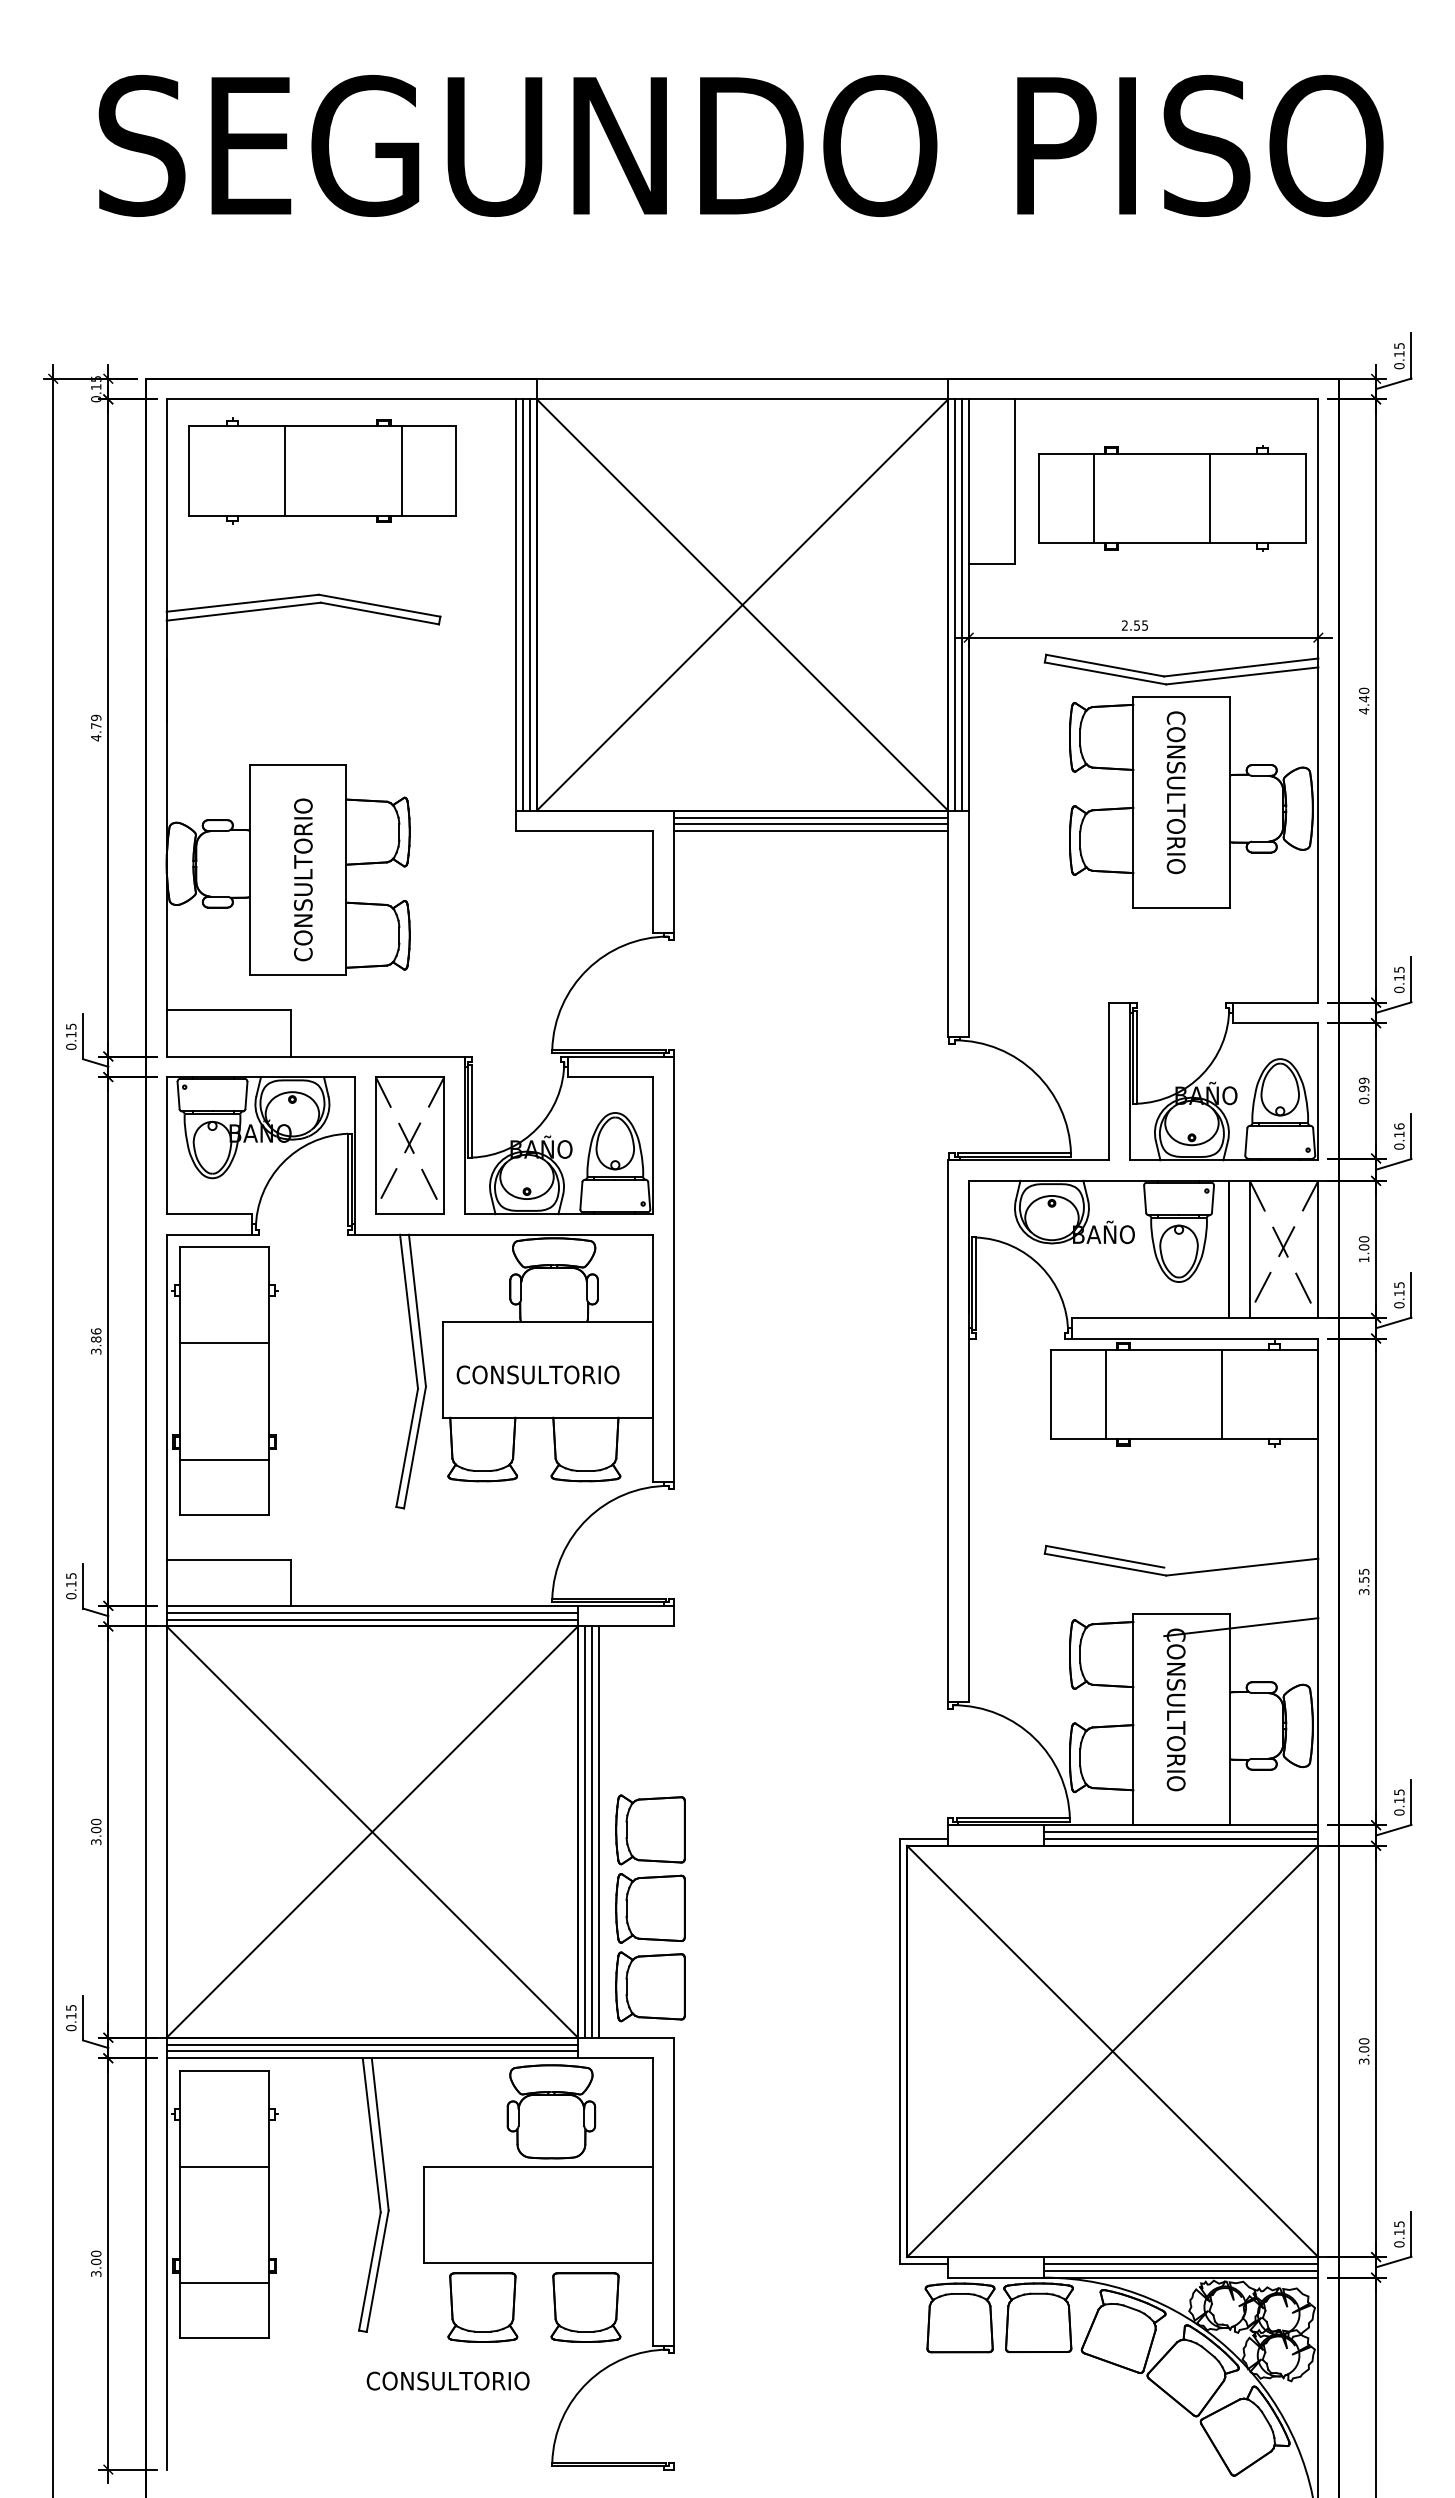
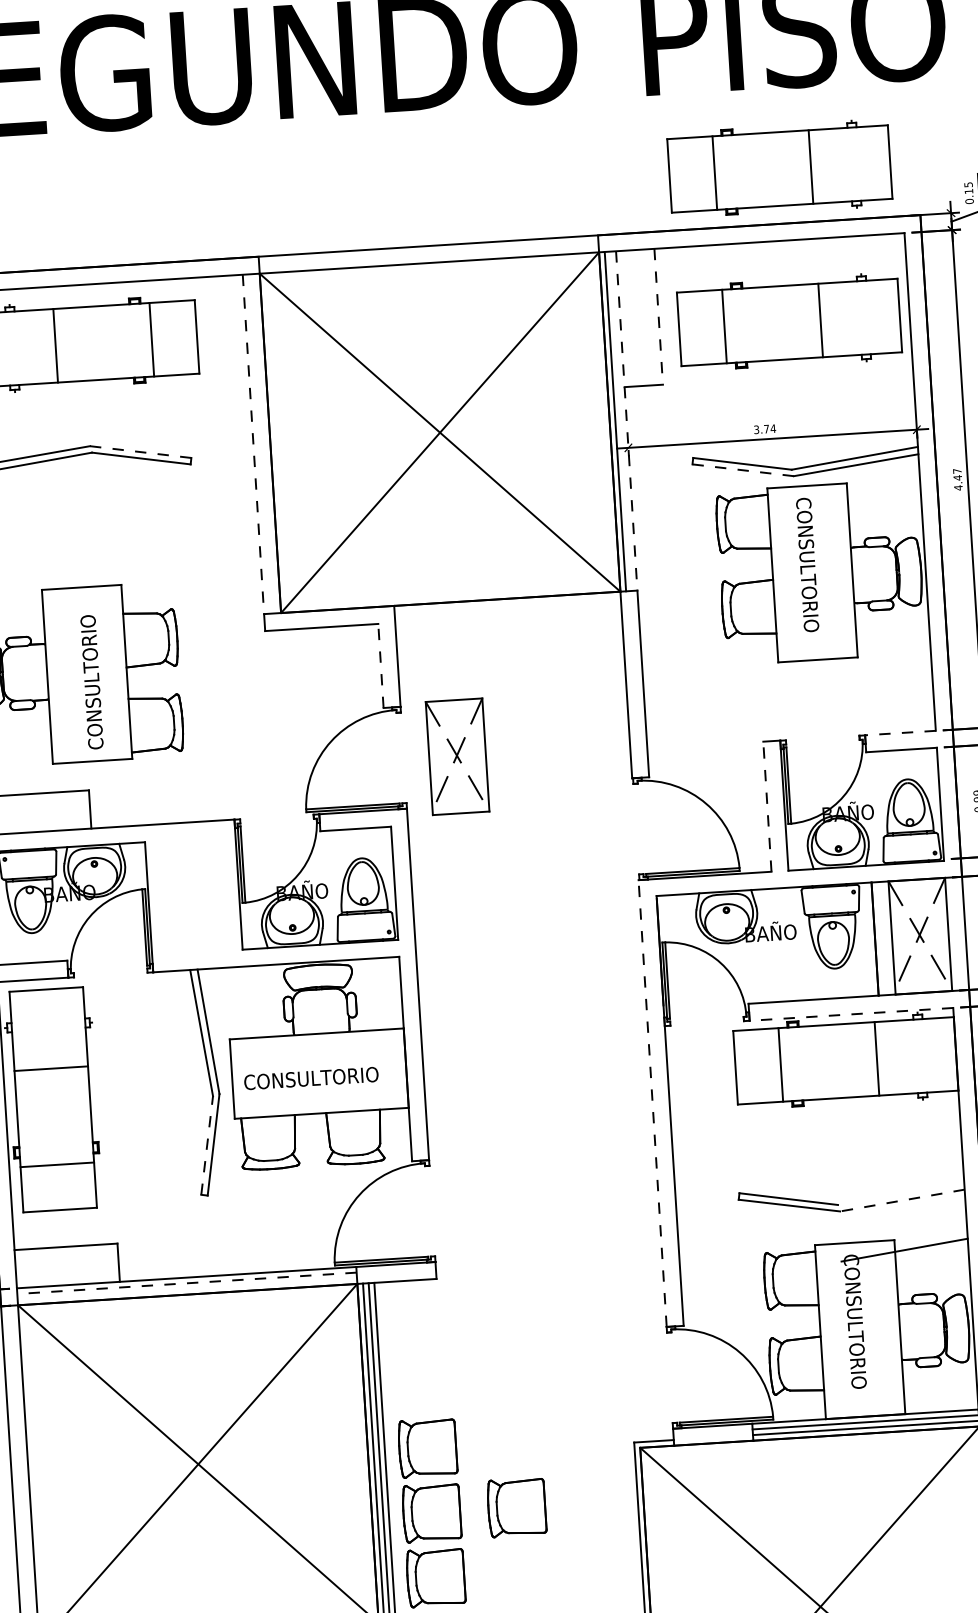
part: (1172, 312) -> (779, 169), added
line: (1015, 482) -> (658, 317), solid -> dashed
line: (523, 604) -> (259, 443), removed
line: (530, 604) -> (265, 443), removed
line: (961, 604) -> (620, 420), removed
line: (379, 605) -> (140, 451), solid -> dashed
line: (516, 605) -> (253, 444), solid -> dashed
line: (968, 605) -> (626, 421), solid -> dashed
text: (1135, 625) -> (765, 429), 2.55 -> 3.74
line: (1105, 673) -> (743, 470), solid -> dashed
text: (1363, 690) -> (956, 470), 4.40 -> 4.47
line: (810, 817) -> (507, 604), removed
line: (810, 824) -> (507, 610), removed
line: (810, 831) -> (507, 616), removed
line: (653, 882) -> (381, 666), solid -> dashed
line: (1275, 1002) -> (900, 732), solid -> dashed
line: (1109, 1081) -> (767, 806), solid -> dashed
part: (409, 1145) -> (457, 756), moved
line: (1194, 1338) -> (851, 1014), solid -> dashed
line: (948, 1431) -> (652, 1103), solid -> dashed
line: (407, 1447) -> (207, 1145), solid -> dashed
line: (1241, 1567) -> (901, 1200), solid -> dashed
line: (372, 1612) -> (187, 1283), solid -> dashed
line: (372, 1619) -> (187, 1288), removed
part: (753, 1908) -> (516, 1507), added

